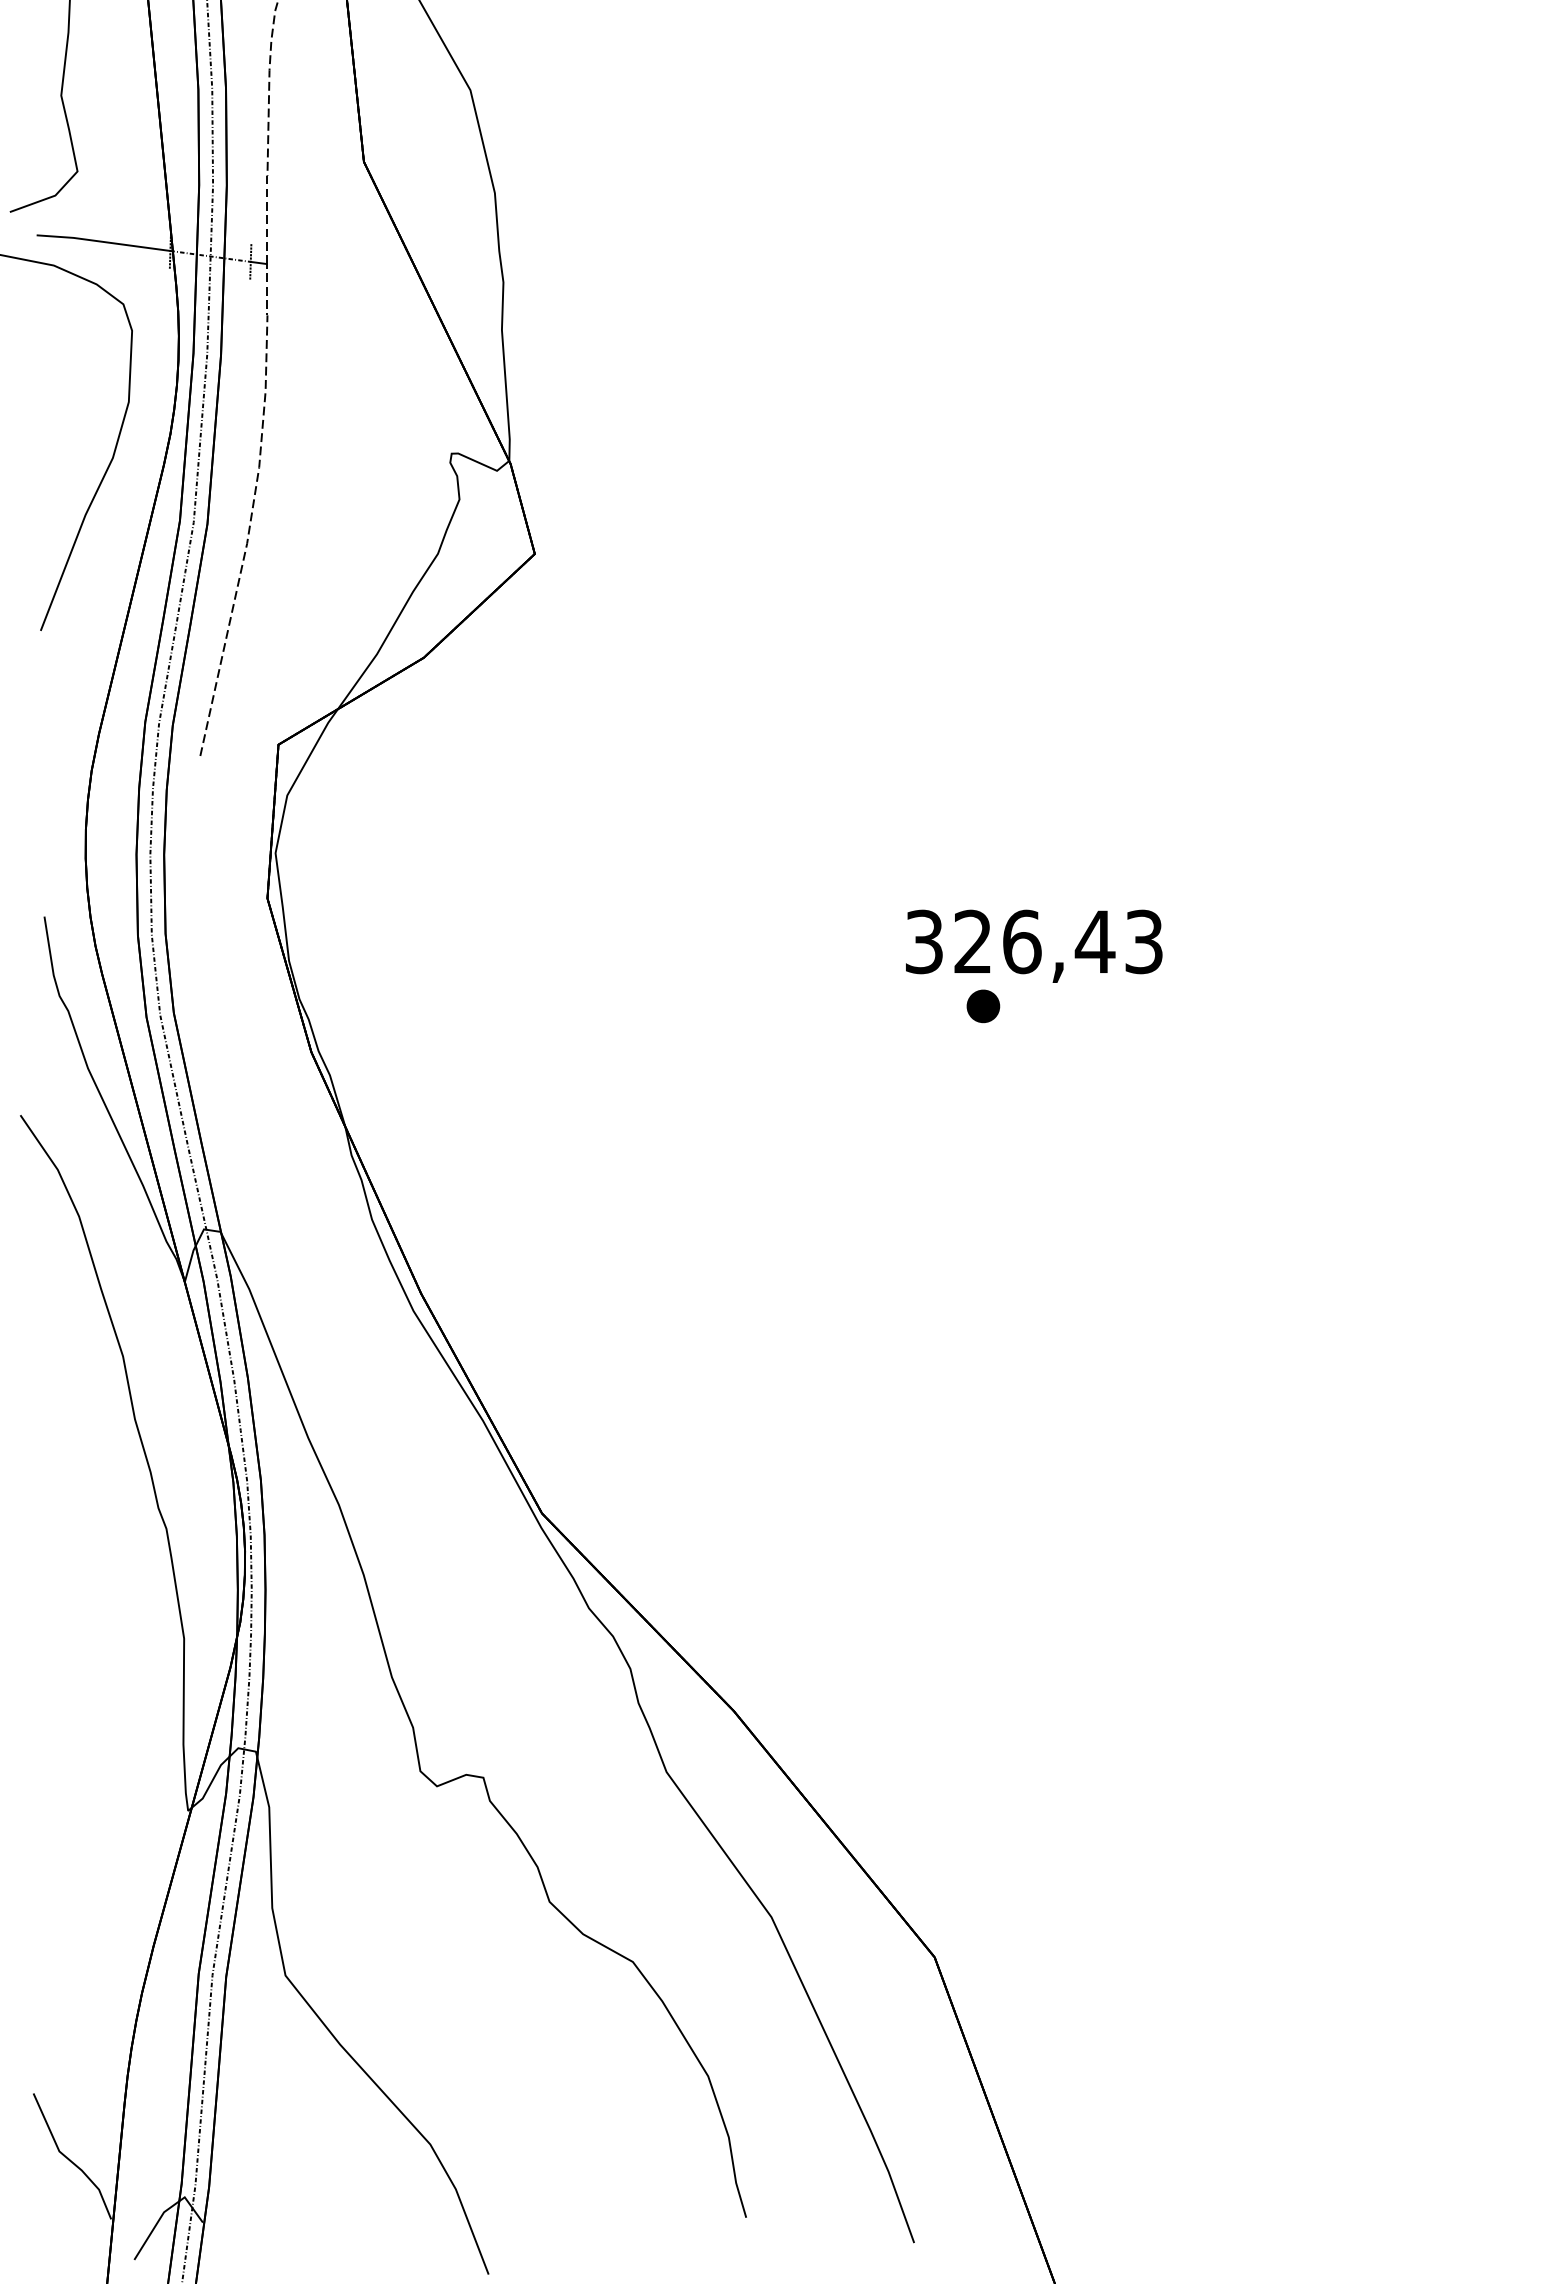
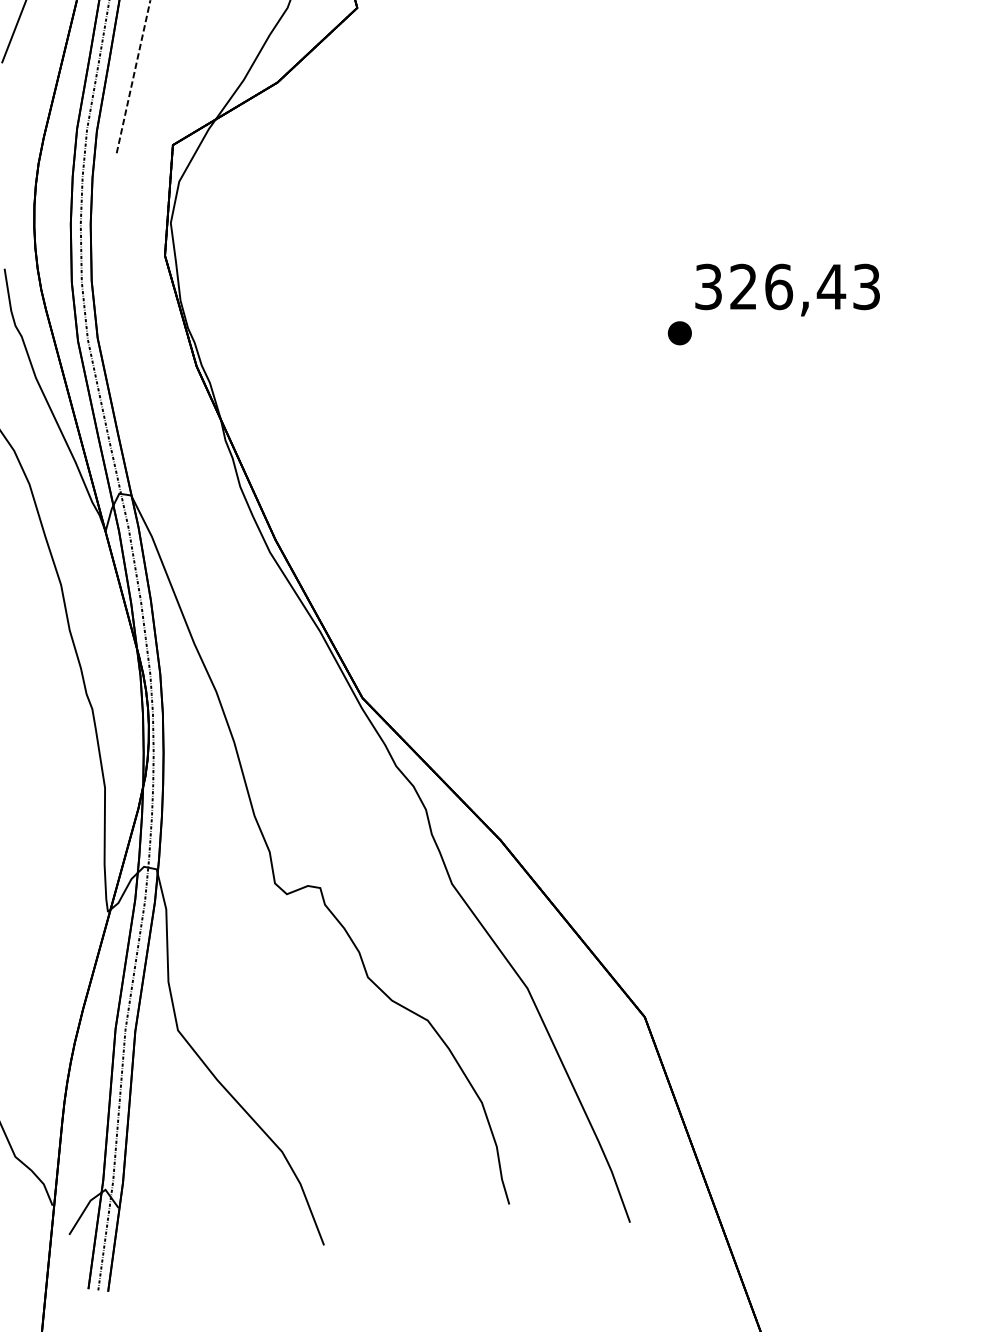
text: (1034, 945) -> (787, 289), moved

